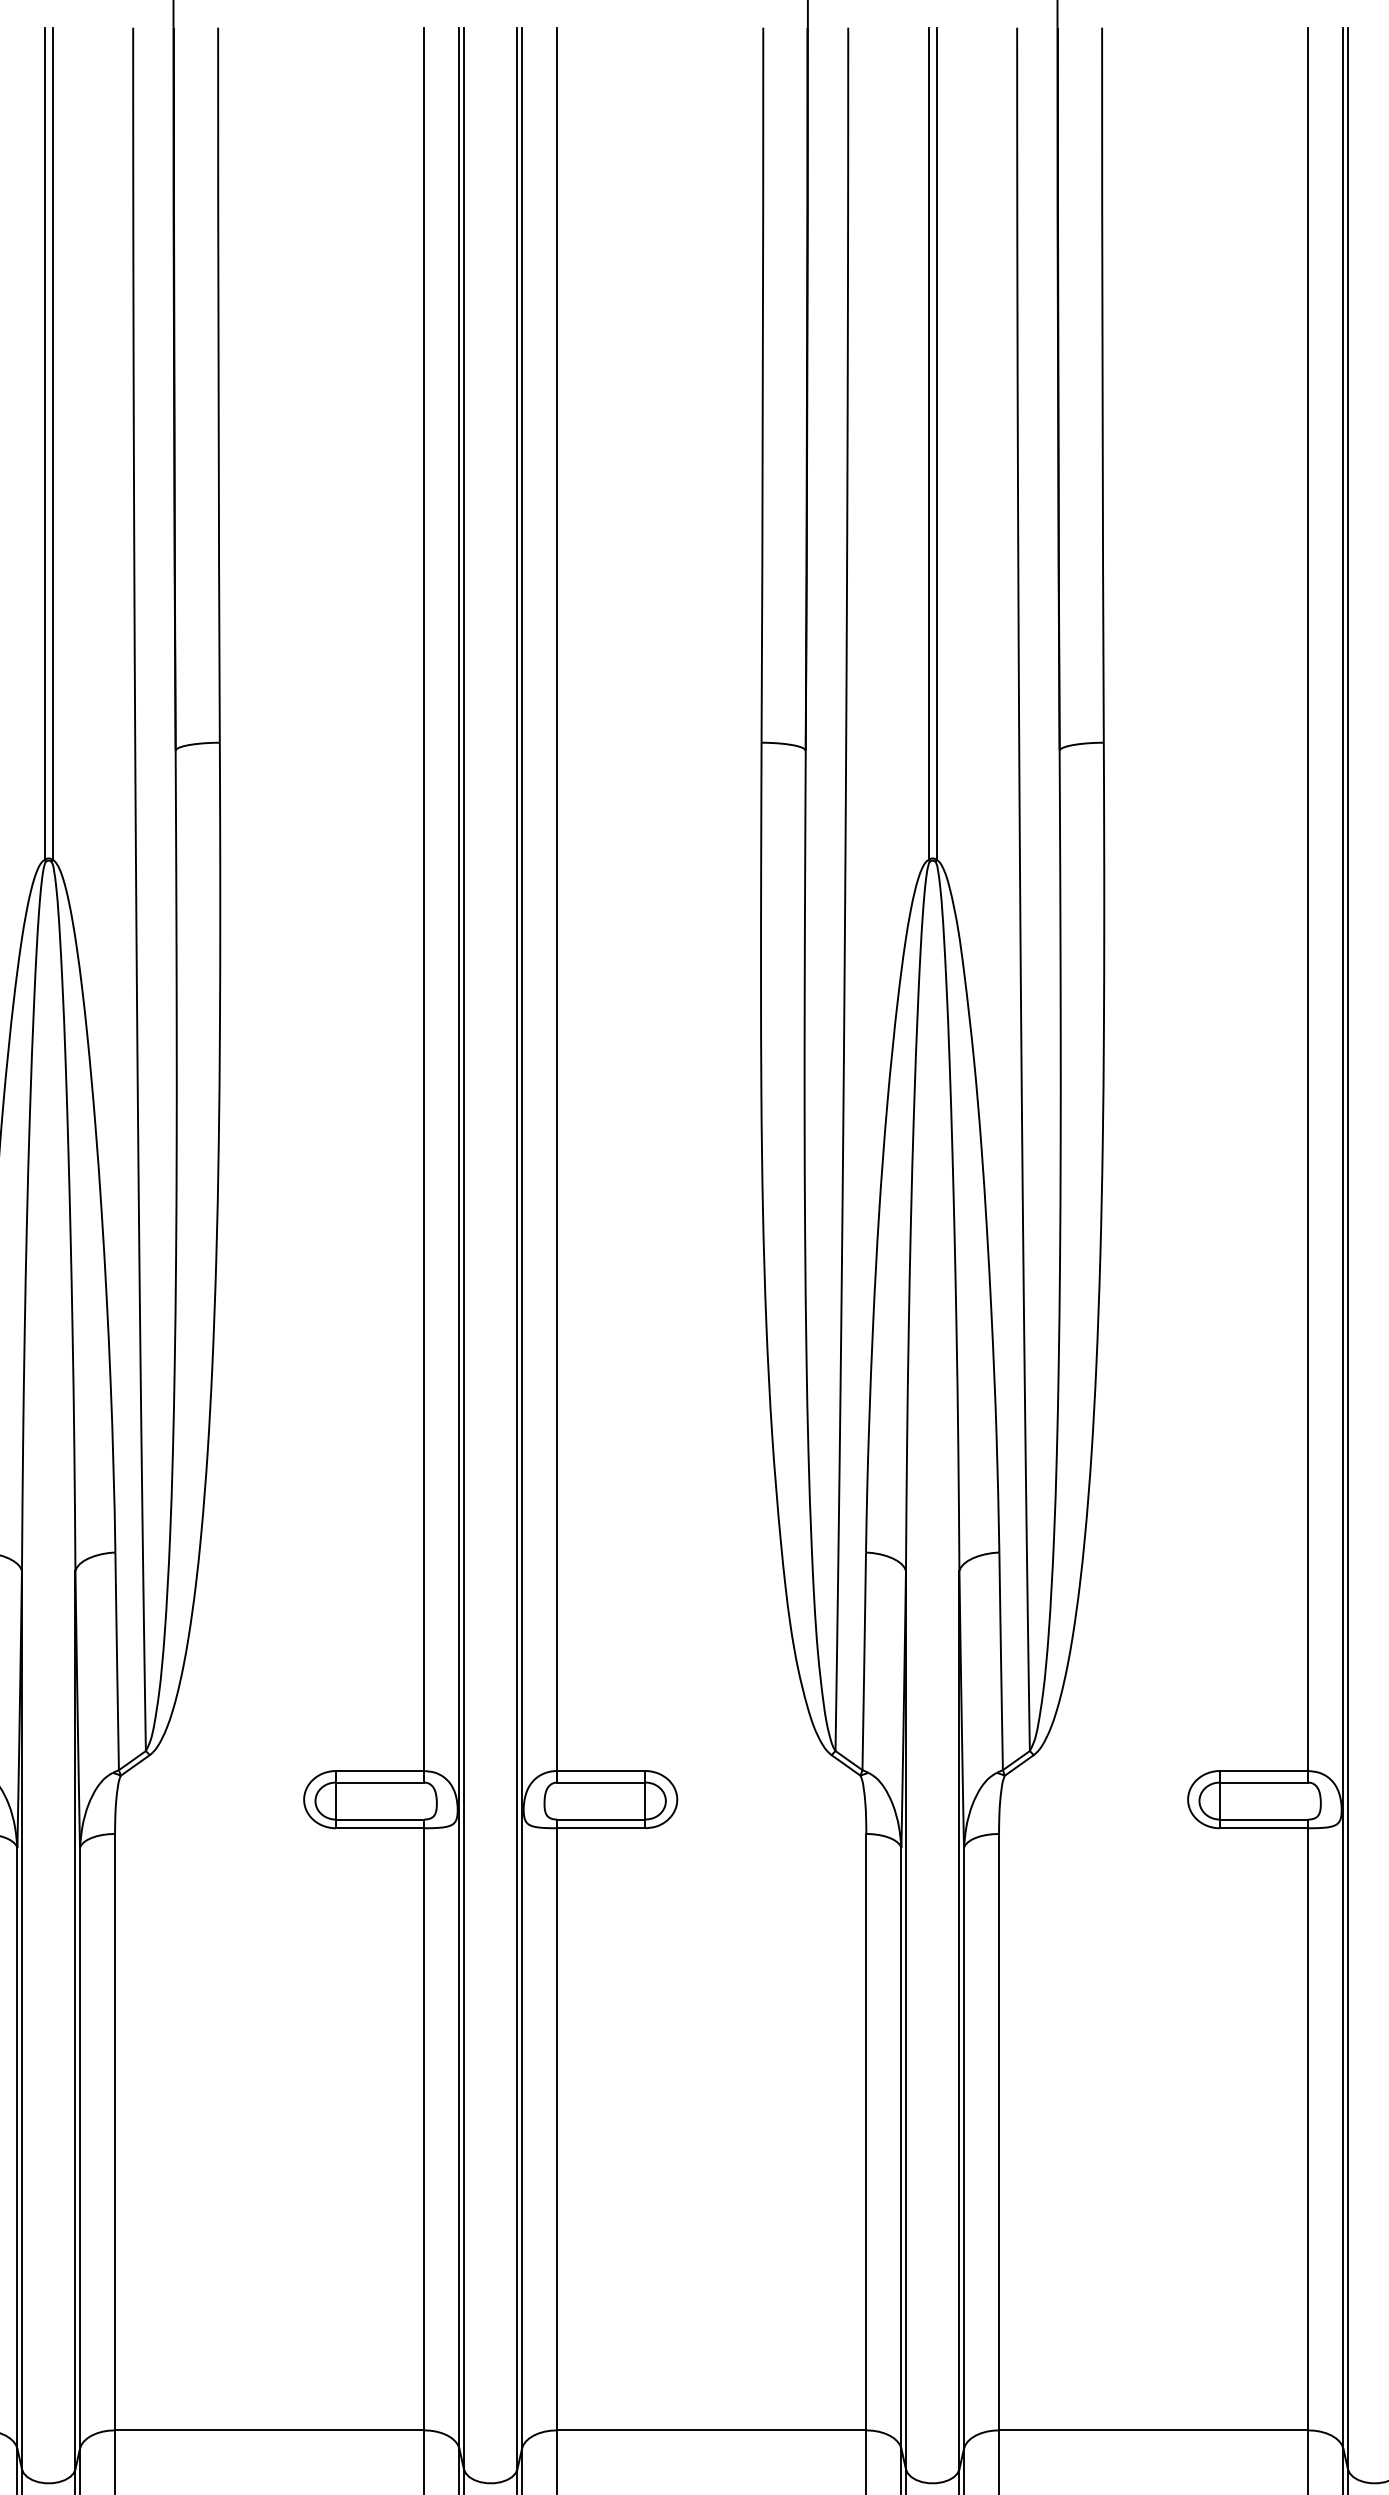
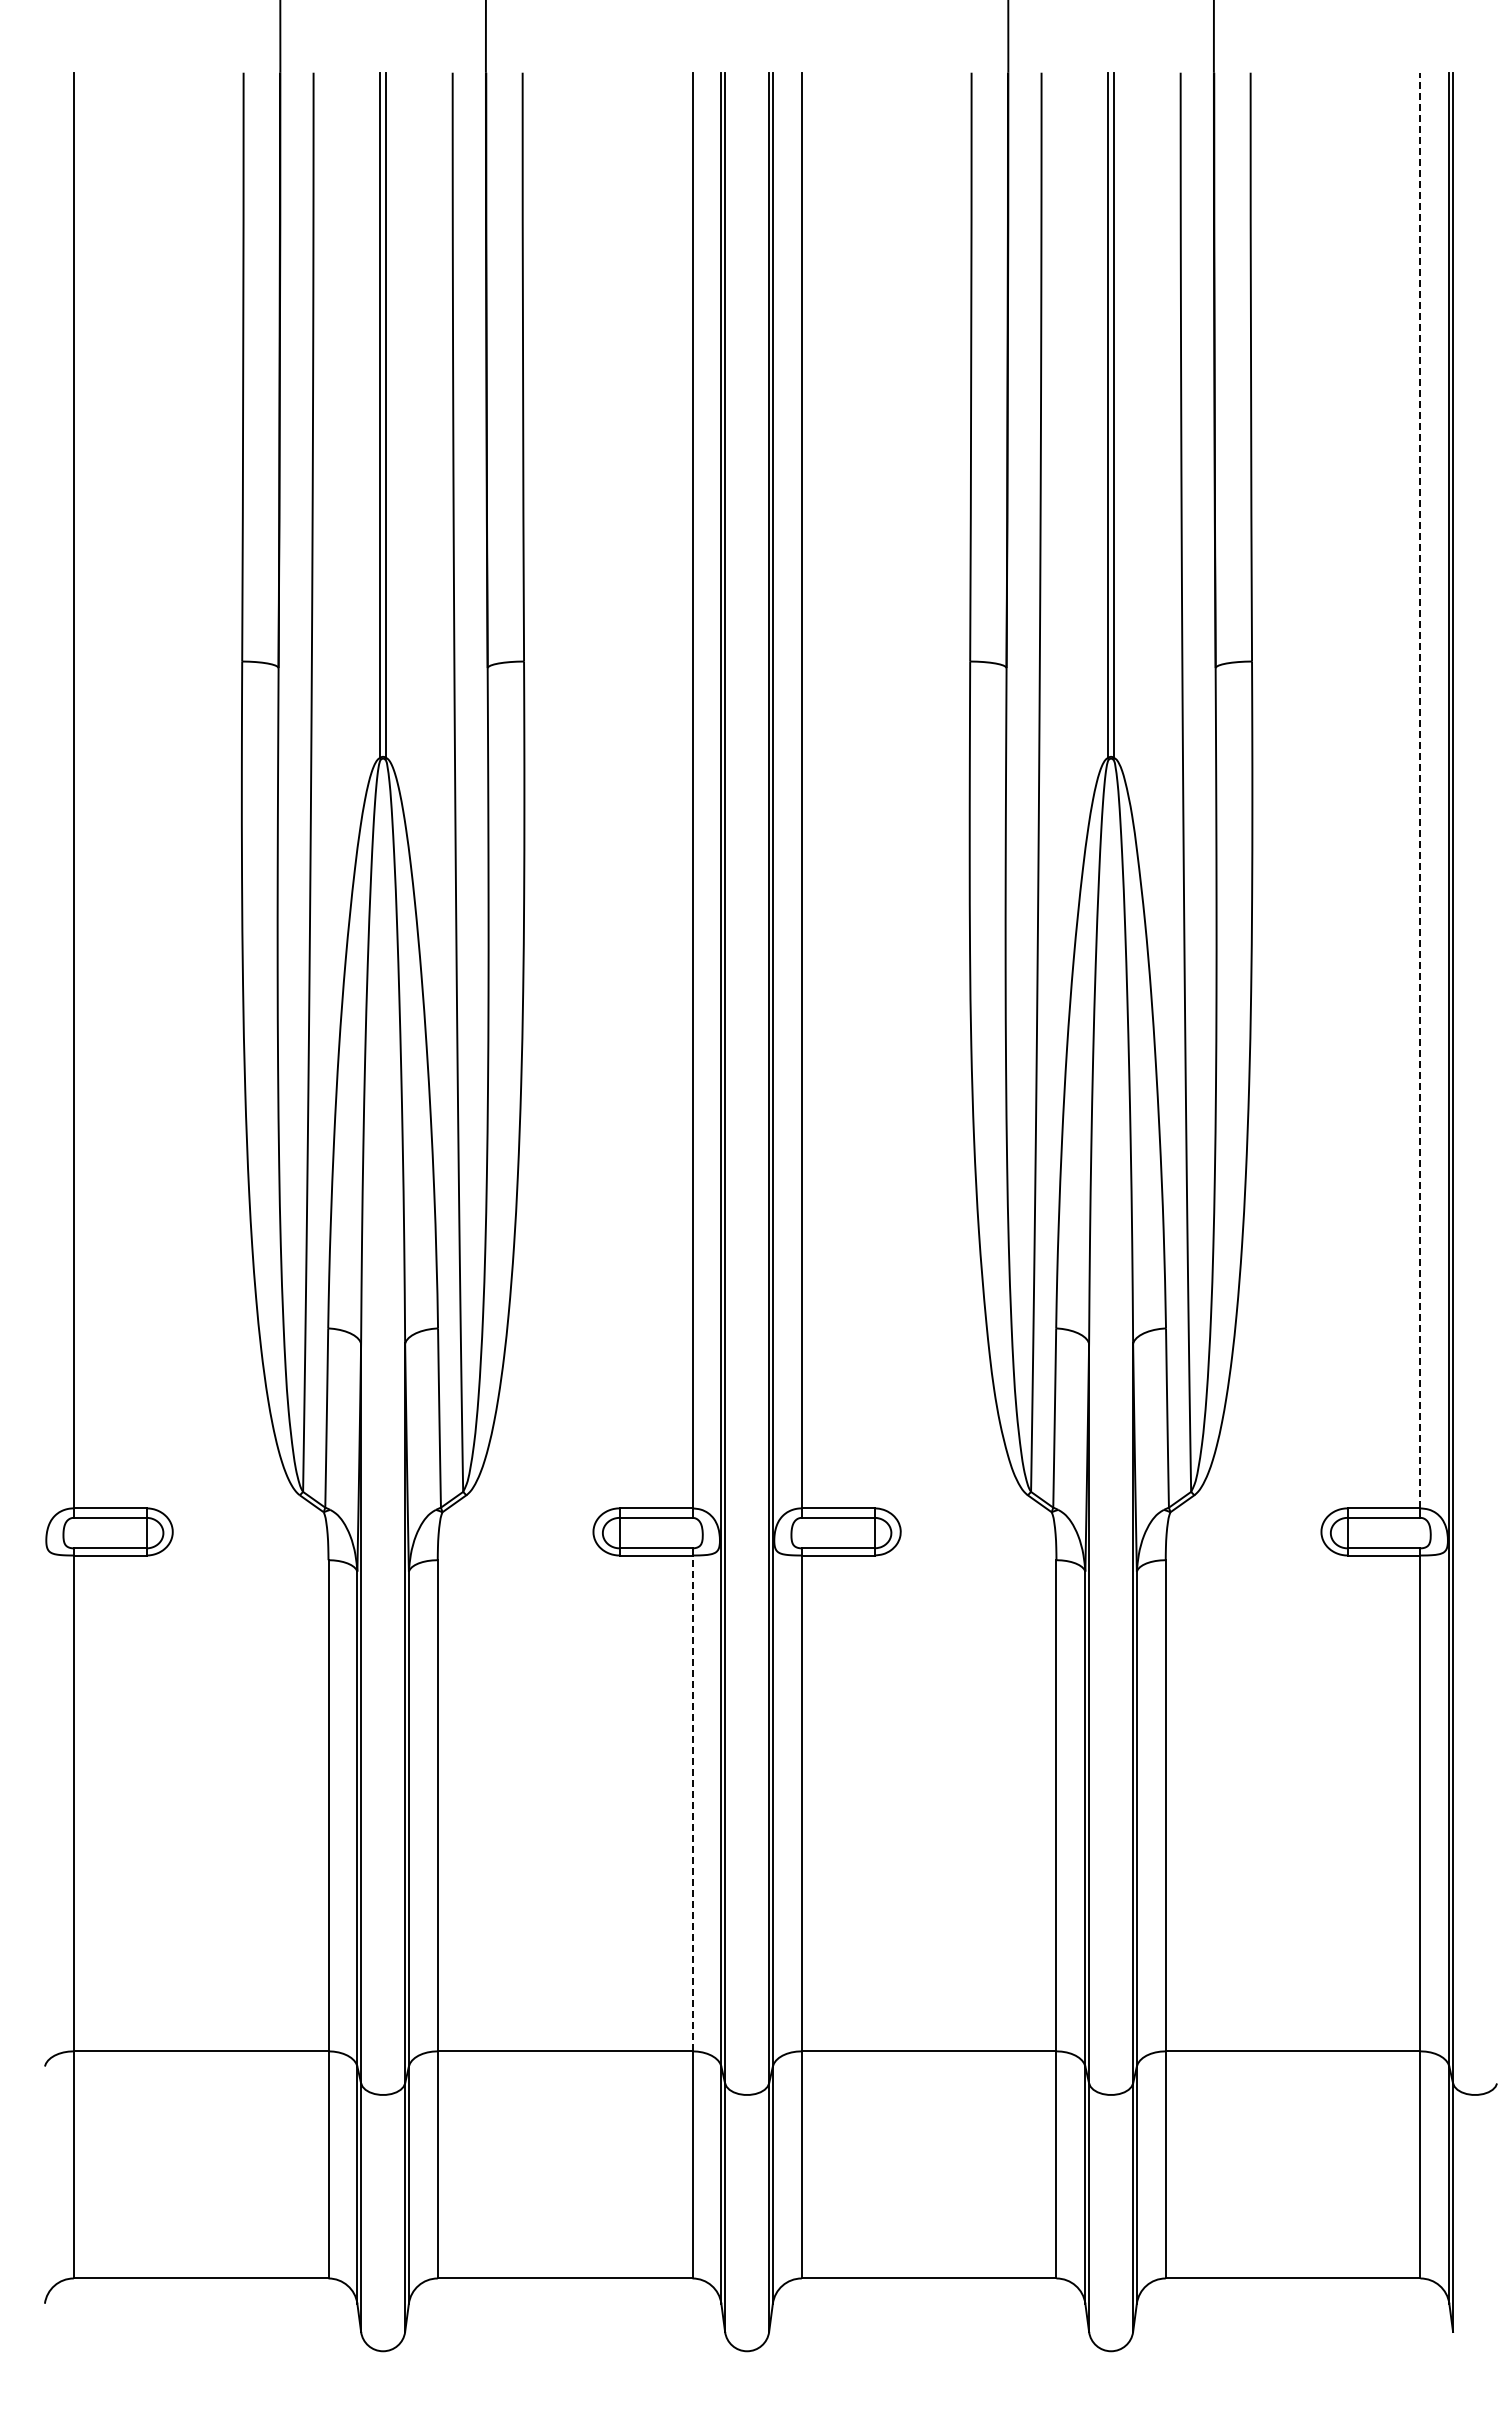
line: (1308, 899) -> (1420, 790), solid -> dashed
line: (424, 2129) -> (692, 1803), solid -> dashed

